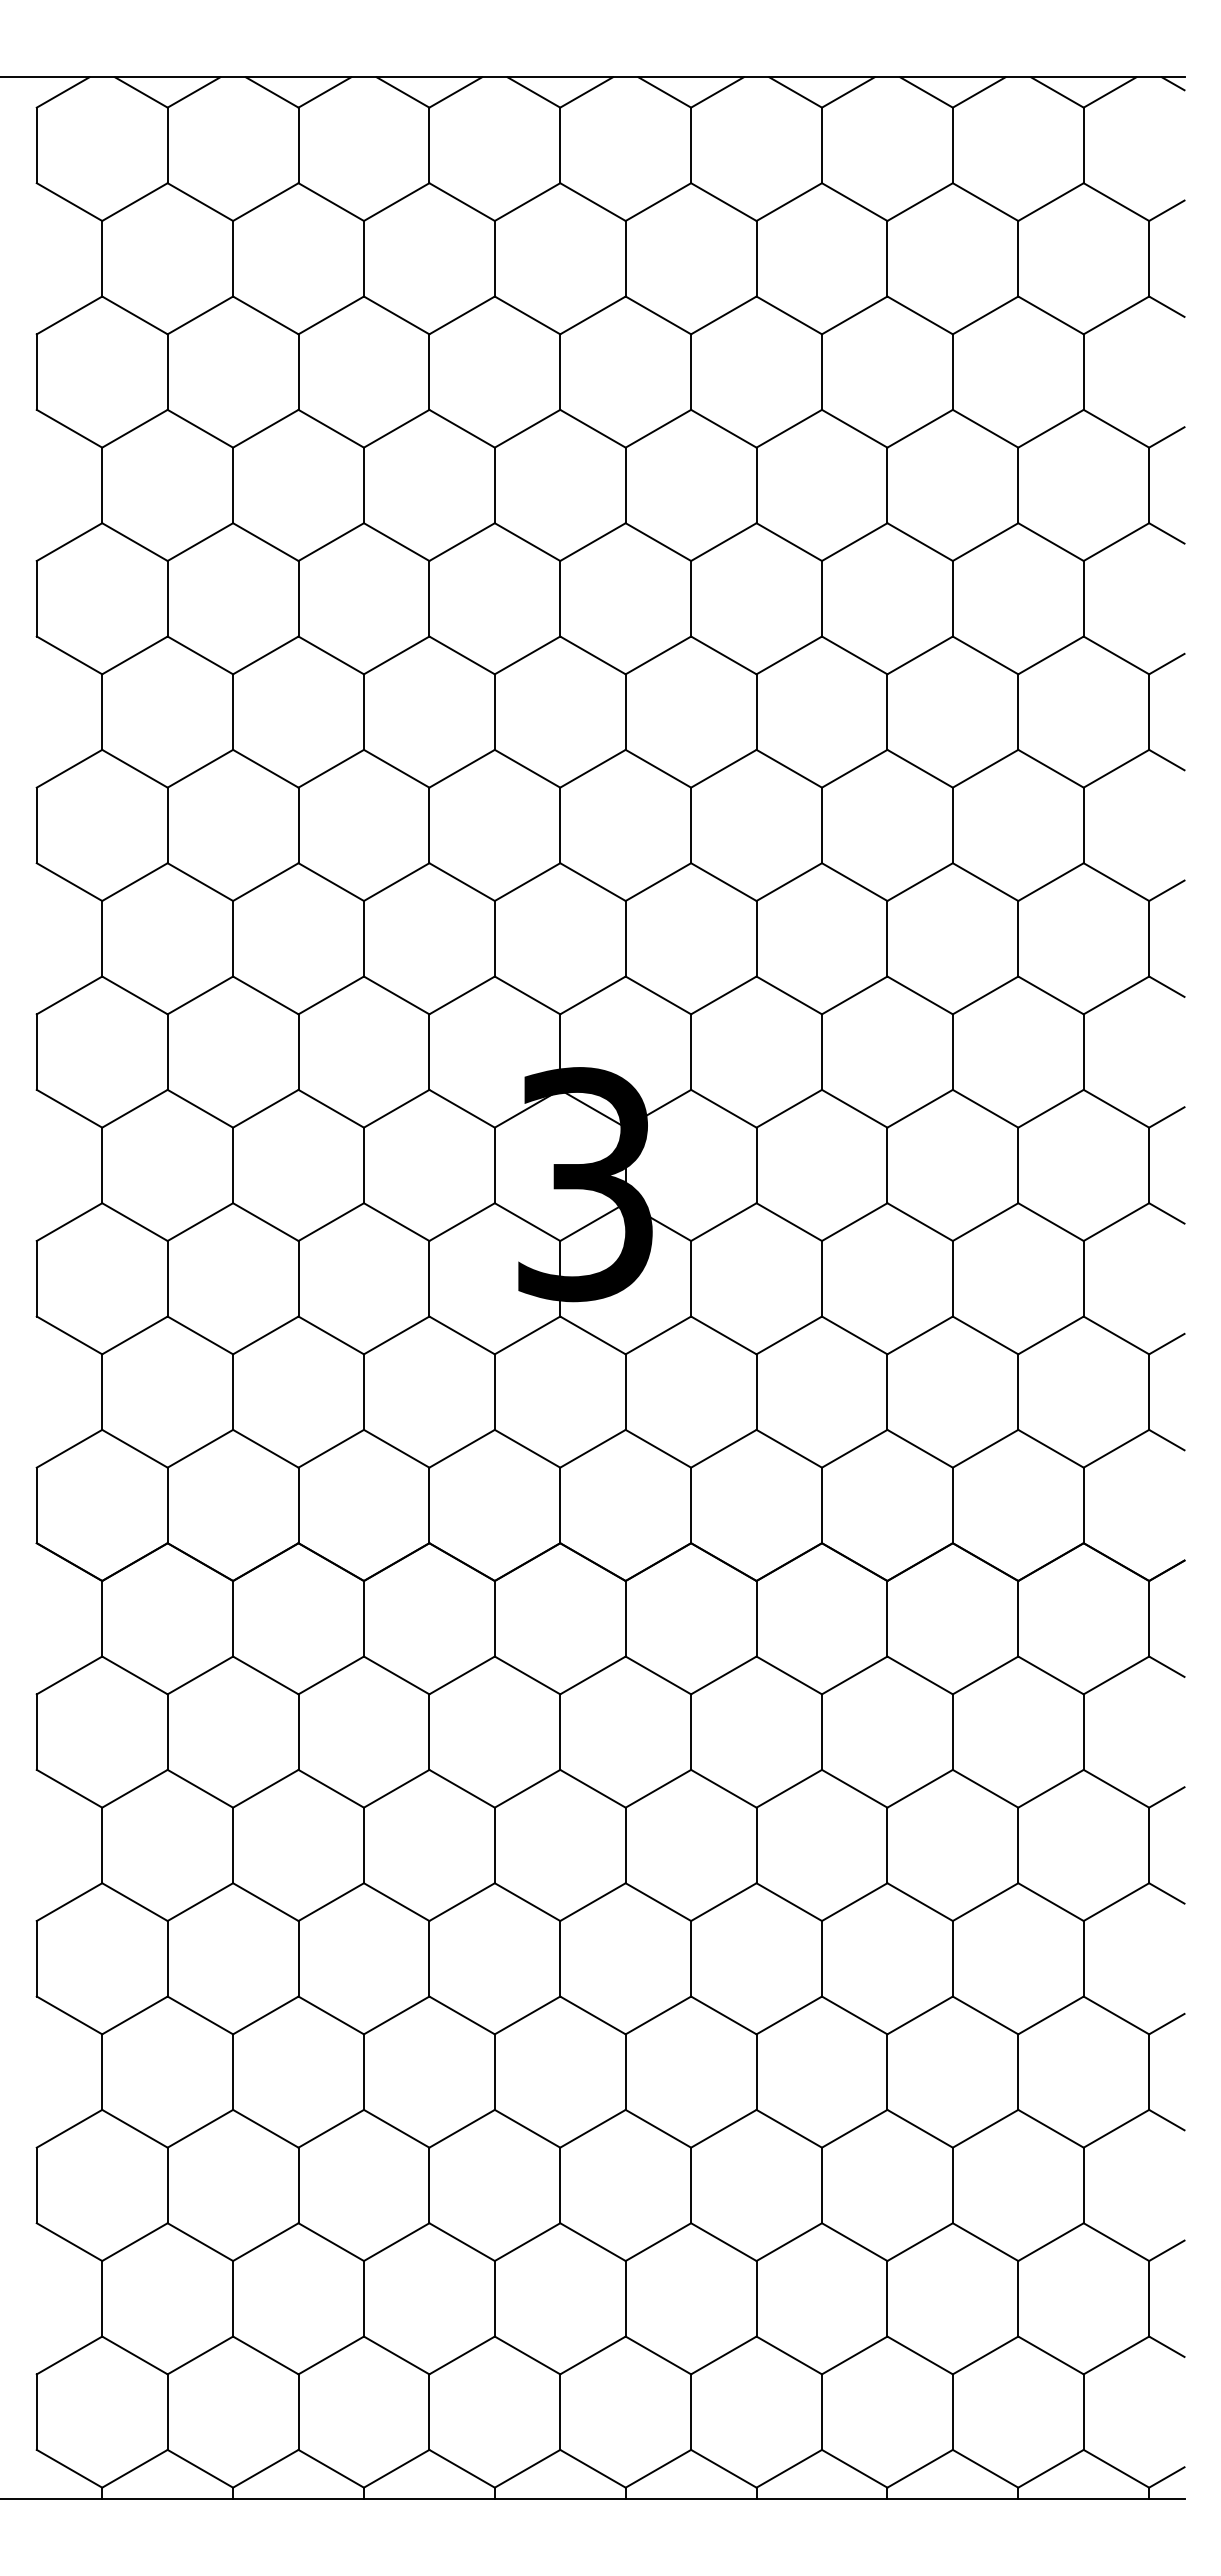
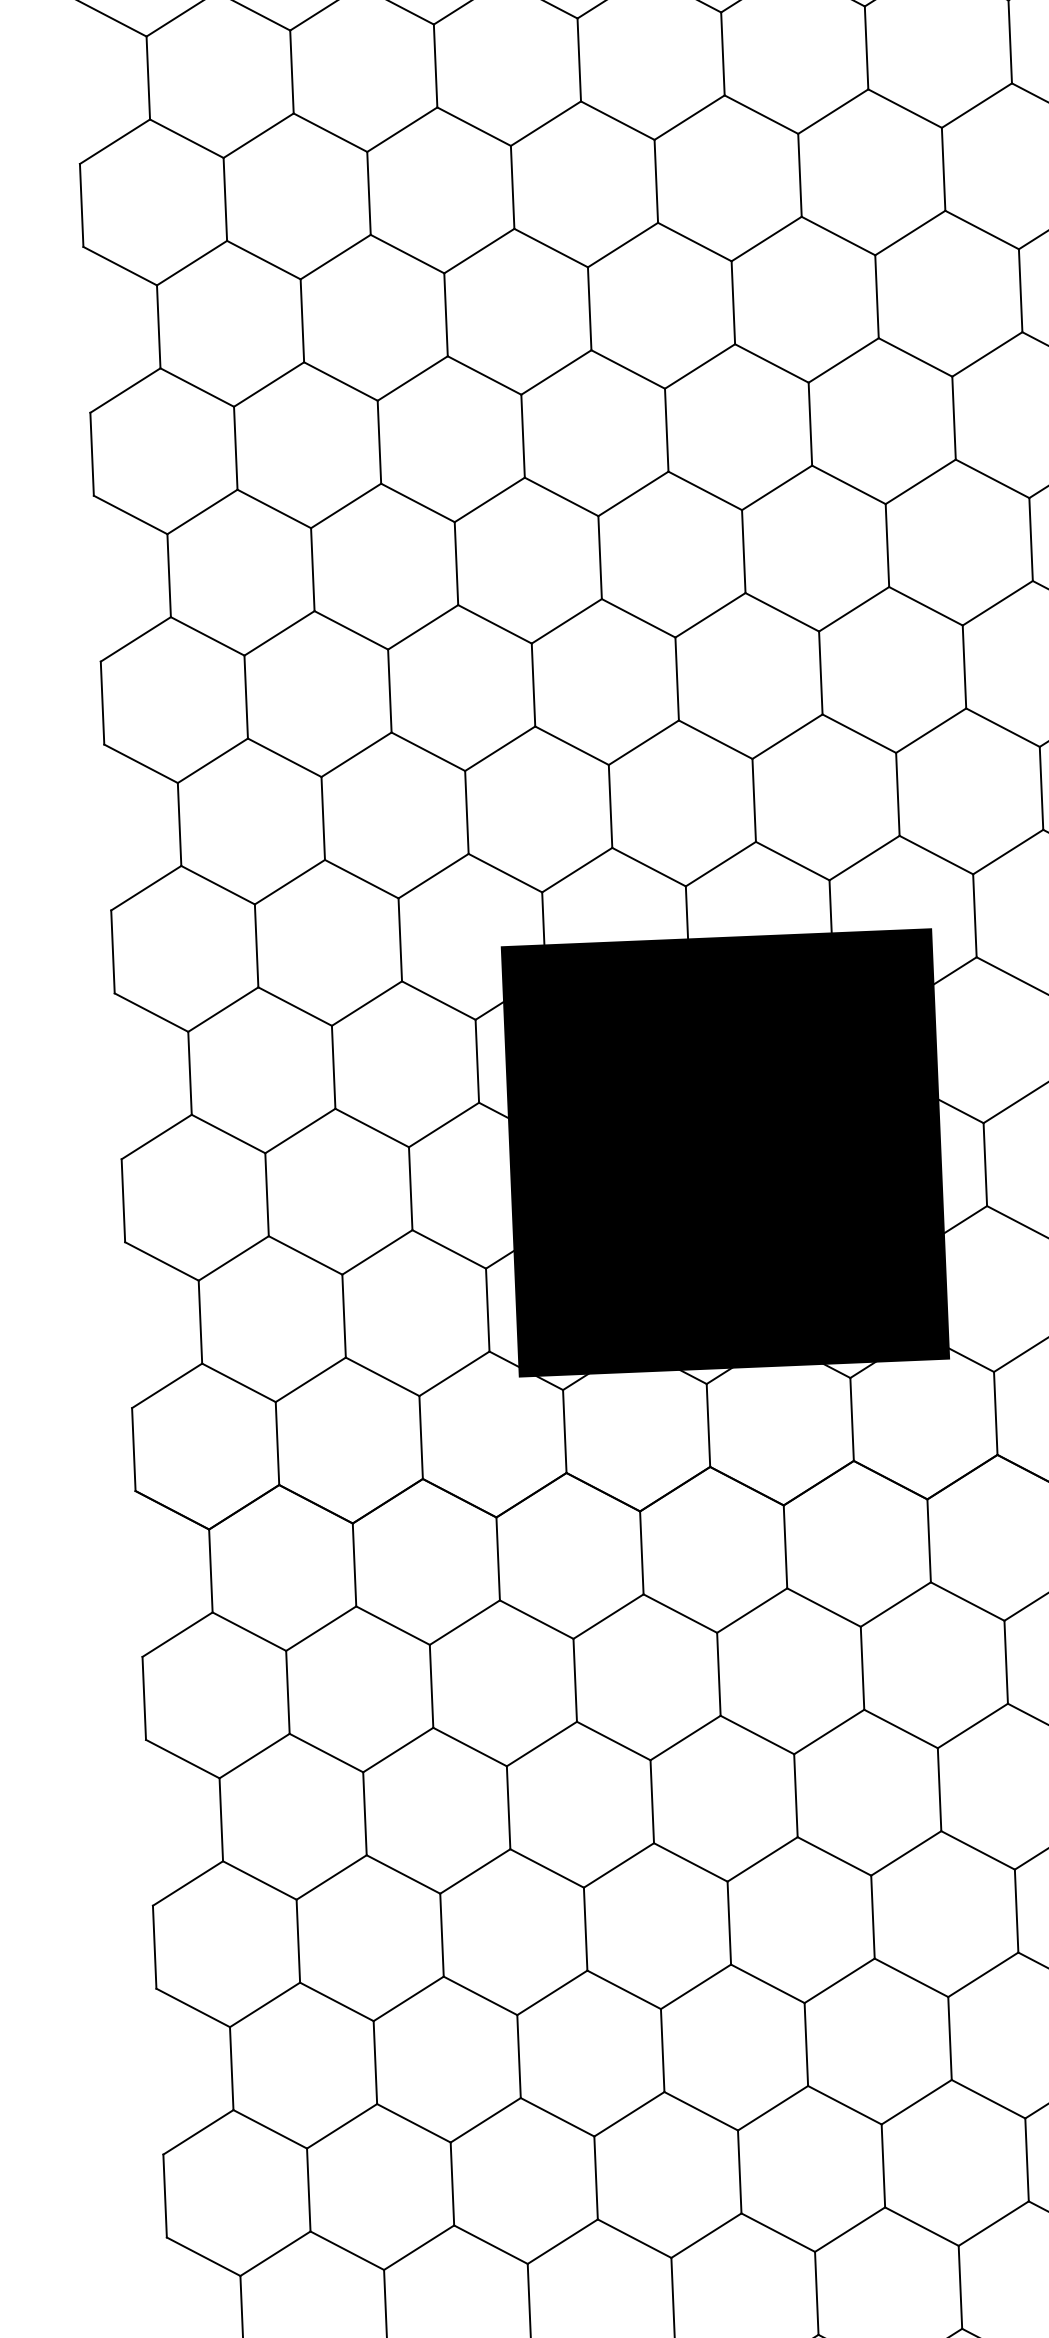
fill: (585, 1257) -> (724, 1152), added

